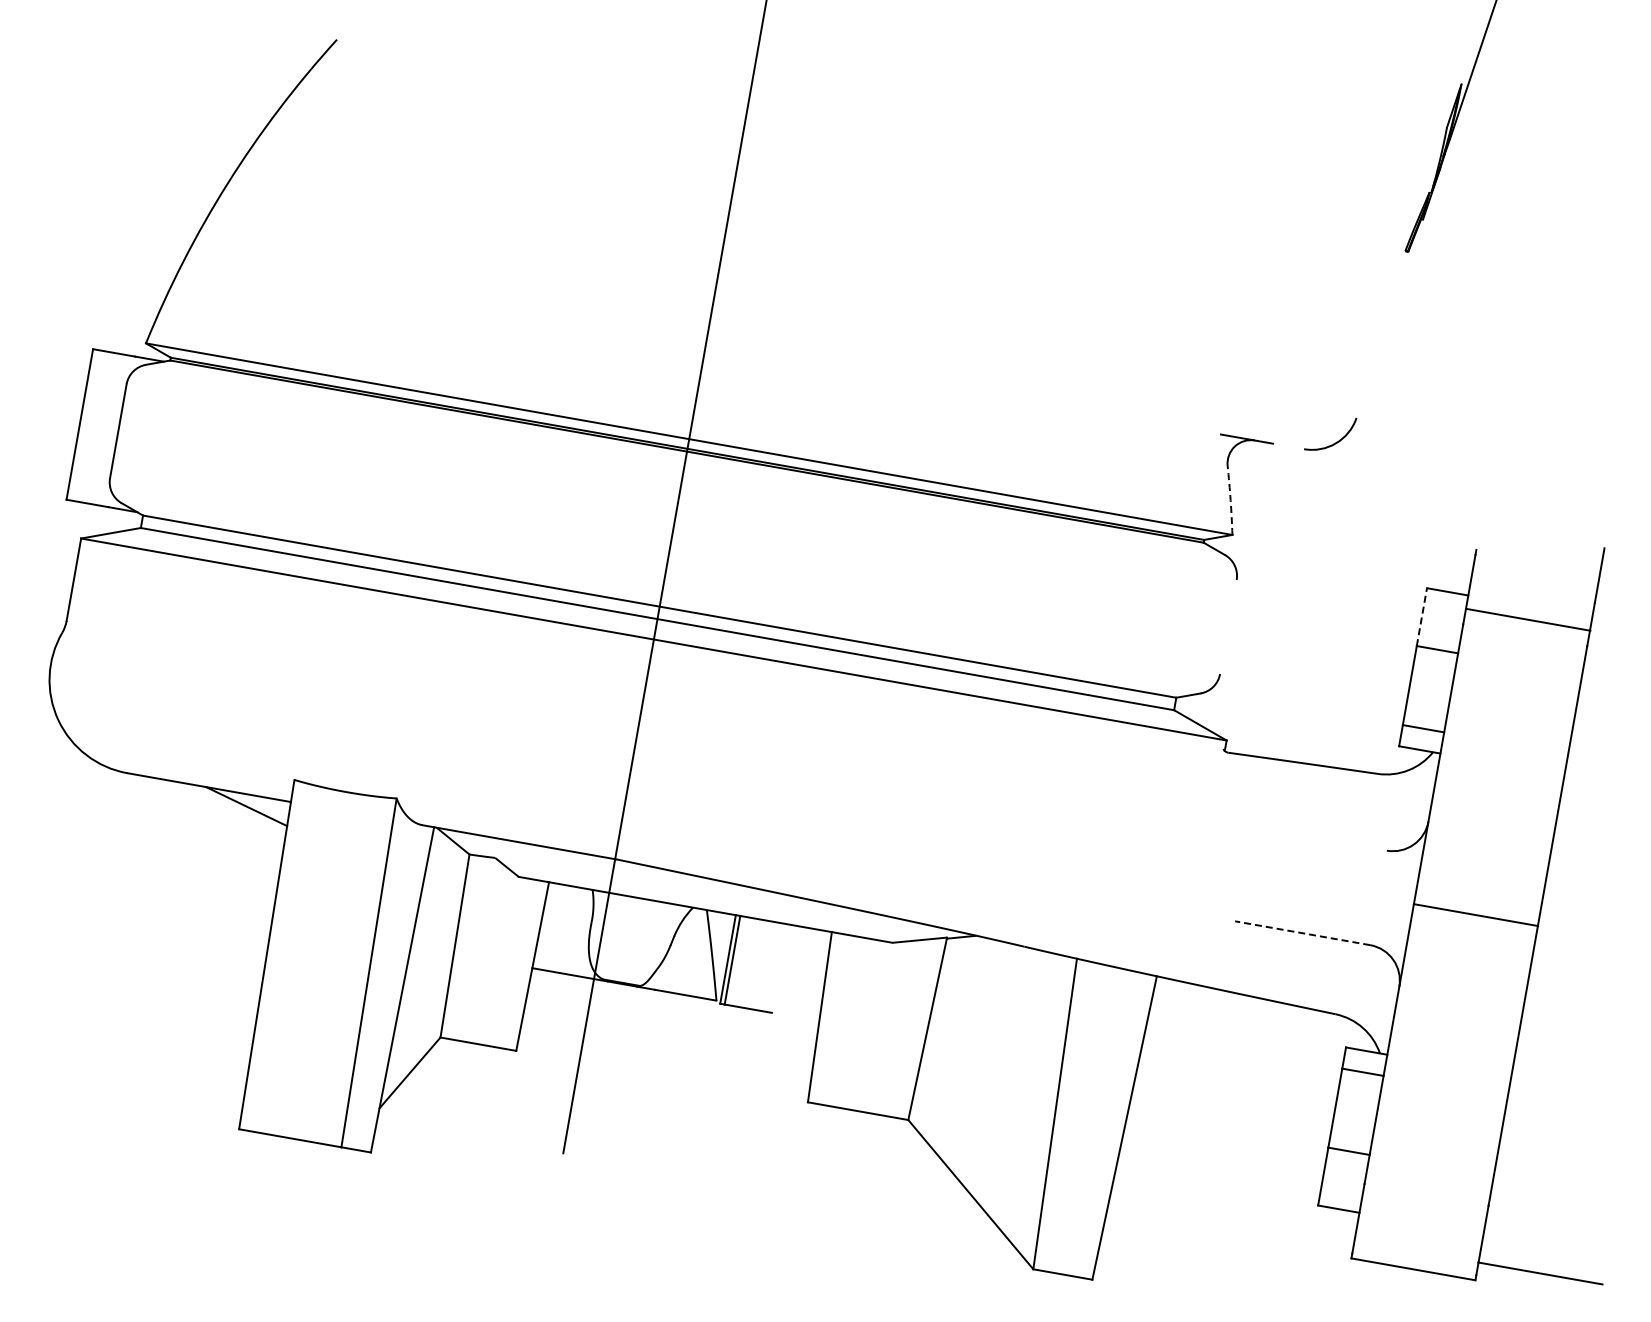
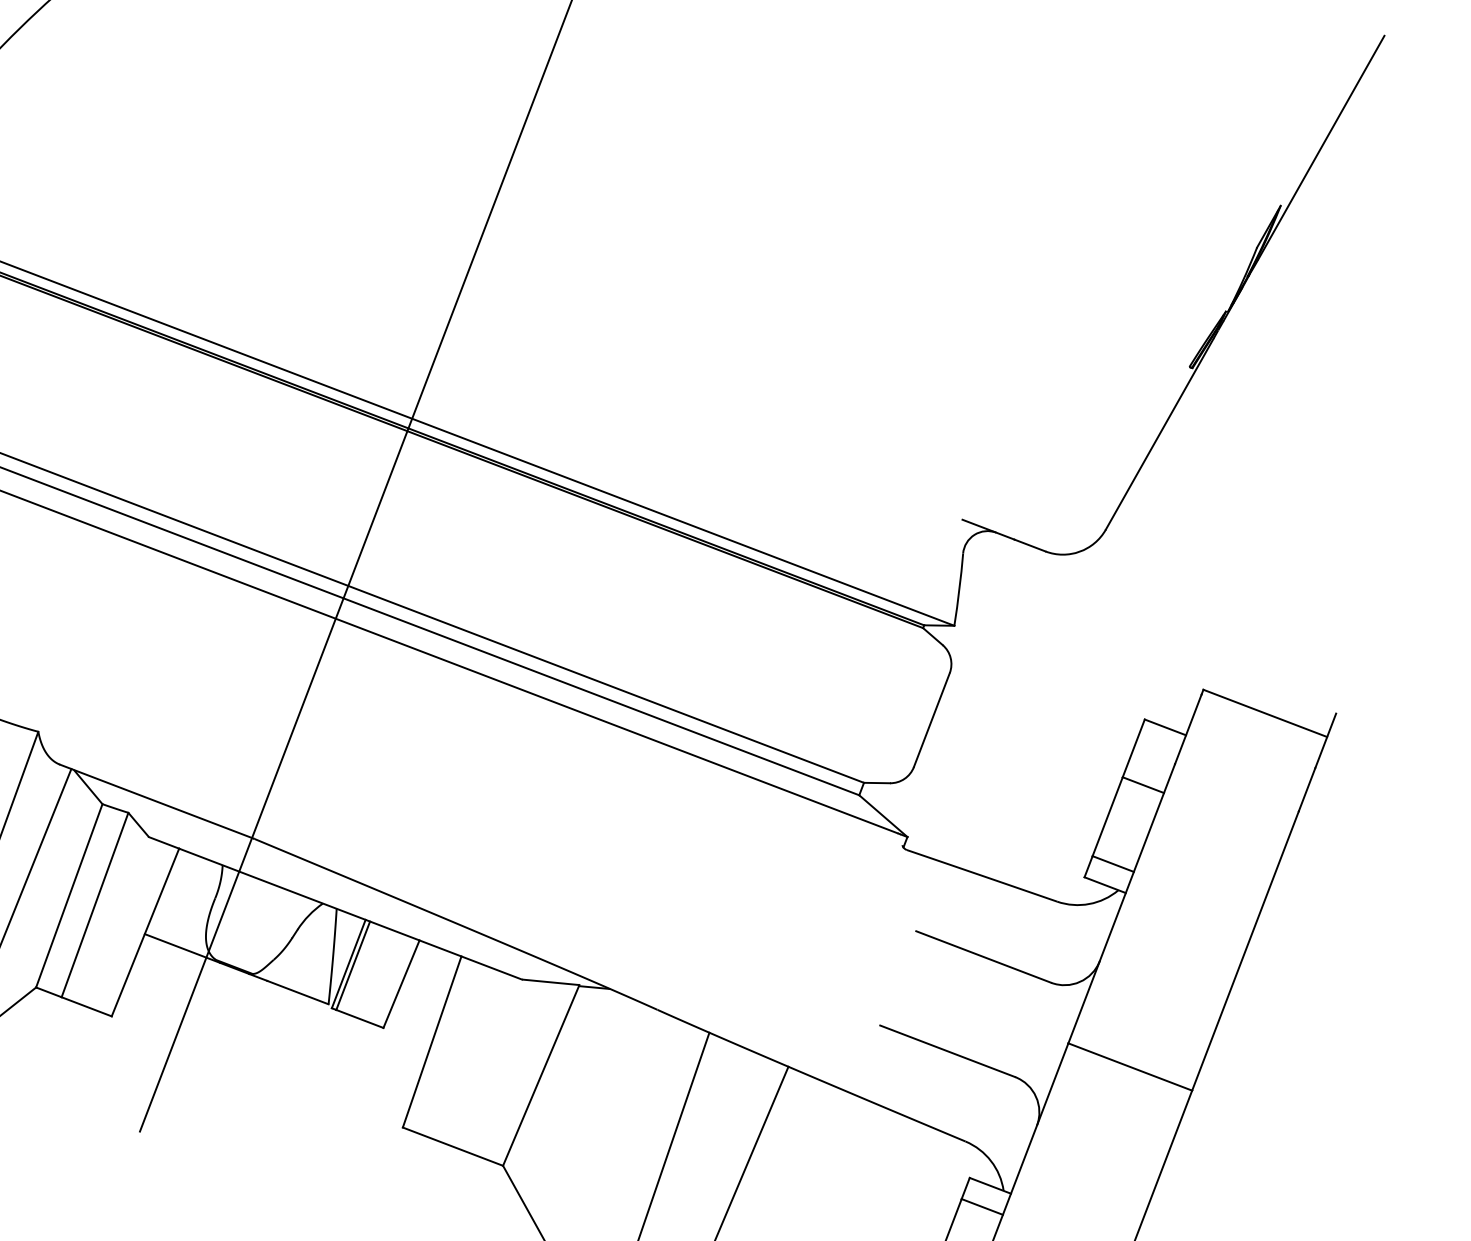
line: (1389, 318) -> (1159, 433), added
line: (1288, 446) -> (1029, 545), added
arc: (1230, 500) -> (959, 589), dashed -> solid
line: (1421, 616) -> (1133, 747), dashed -> solid
line: (1528, 619) -> (1265, 713), moved
line: (1228, 626) -> (932, 719), added
line: (1318, 838) -> (982, 956), added
line: (1302, 933) -> (947, 1051), dashed -> solid
line: (480, 949) -> (94, 904), added
line: (780, 968) -> (401, 983), added

